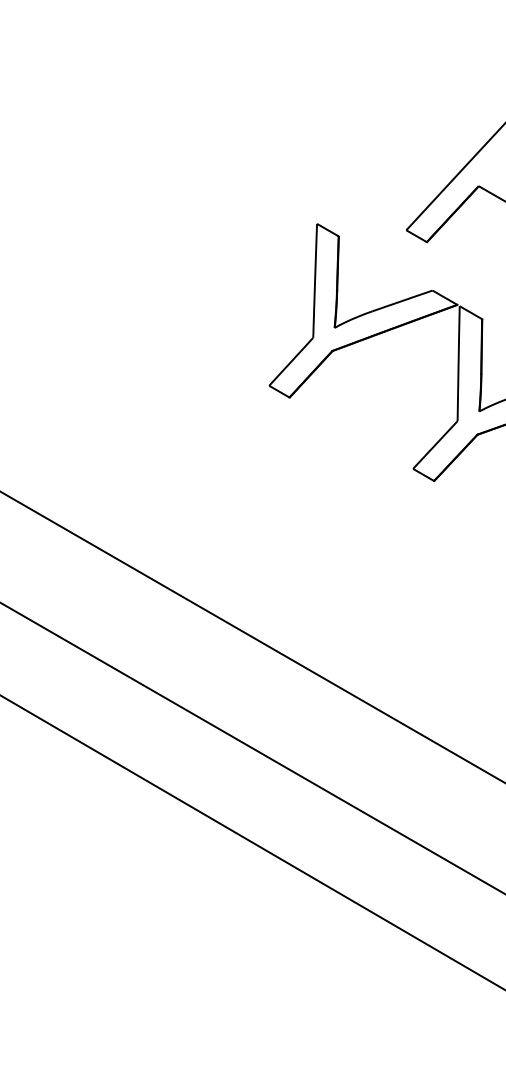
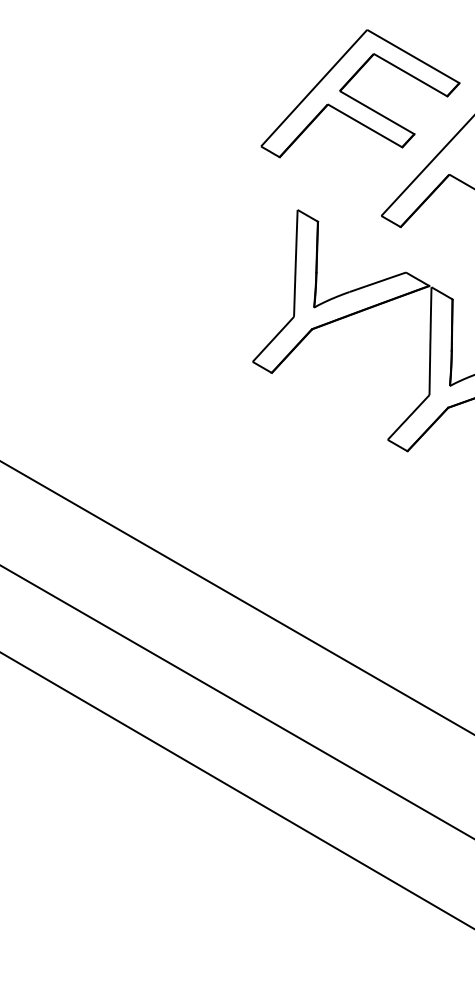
part: (380, 106) -> (357, 99), added

